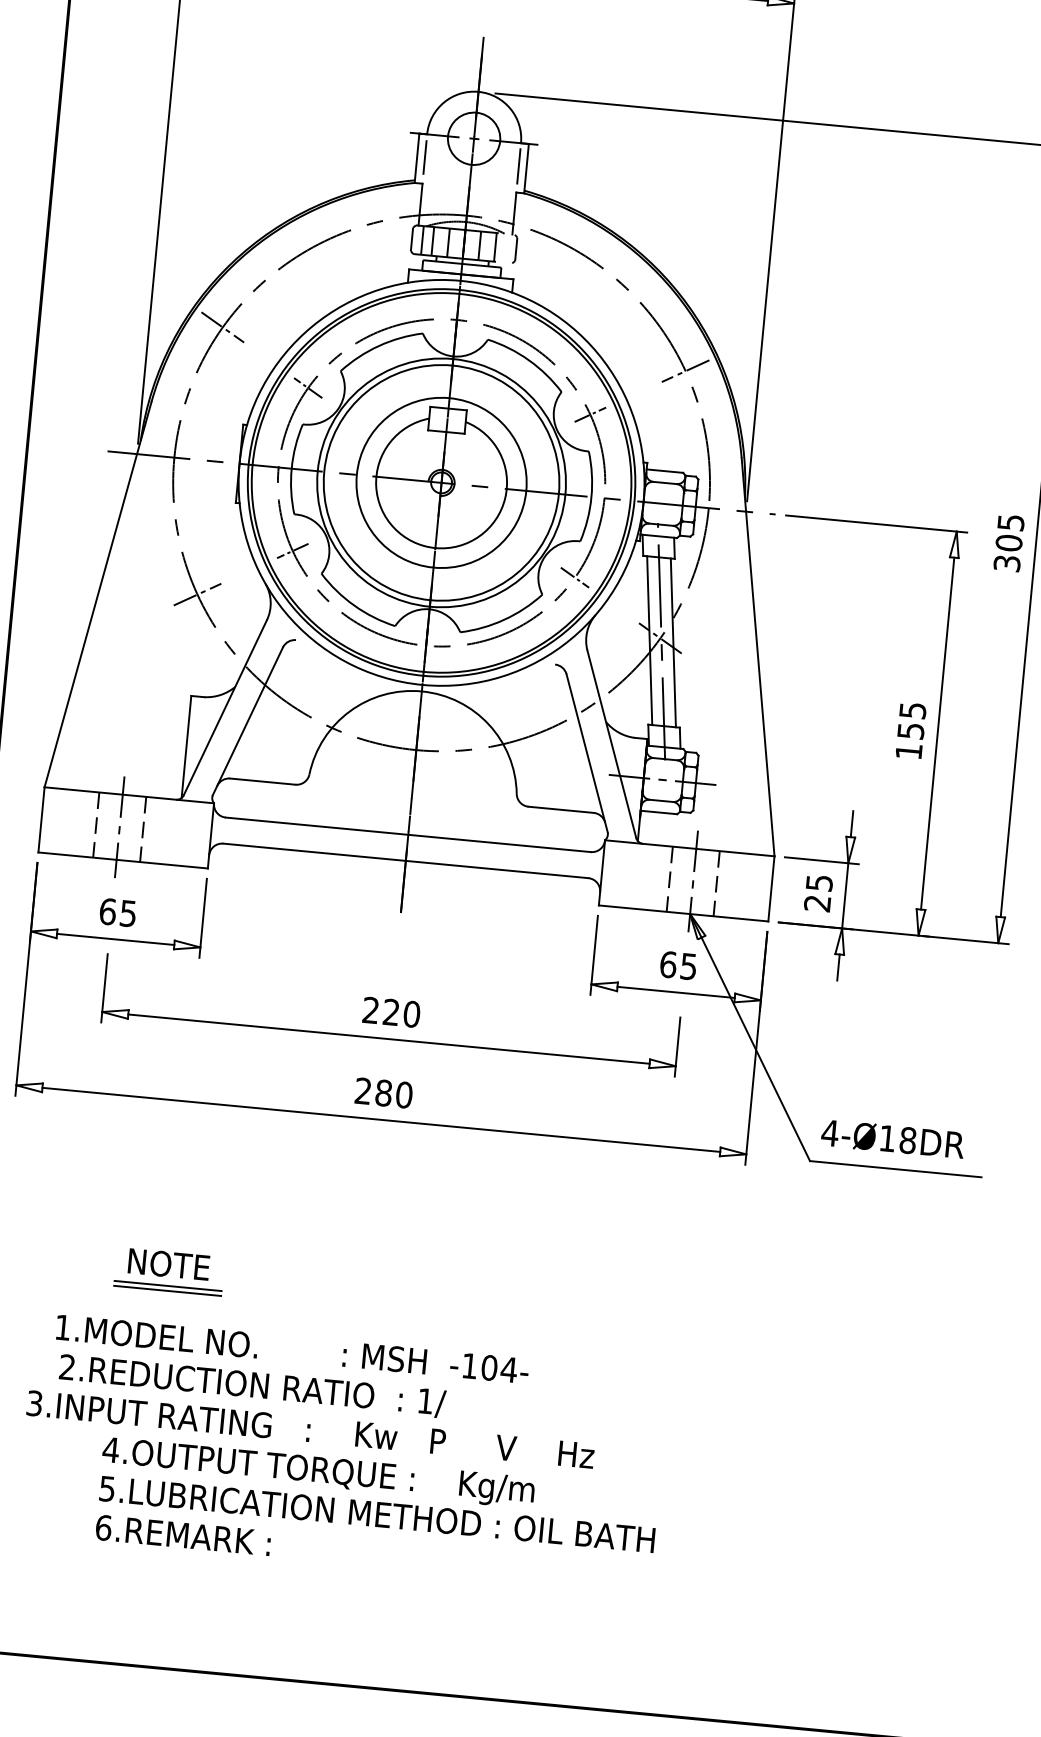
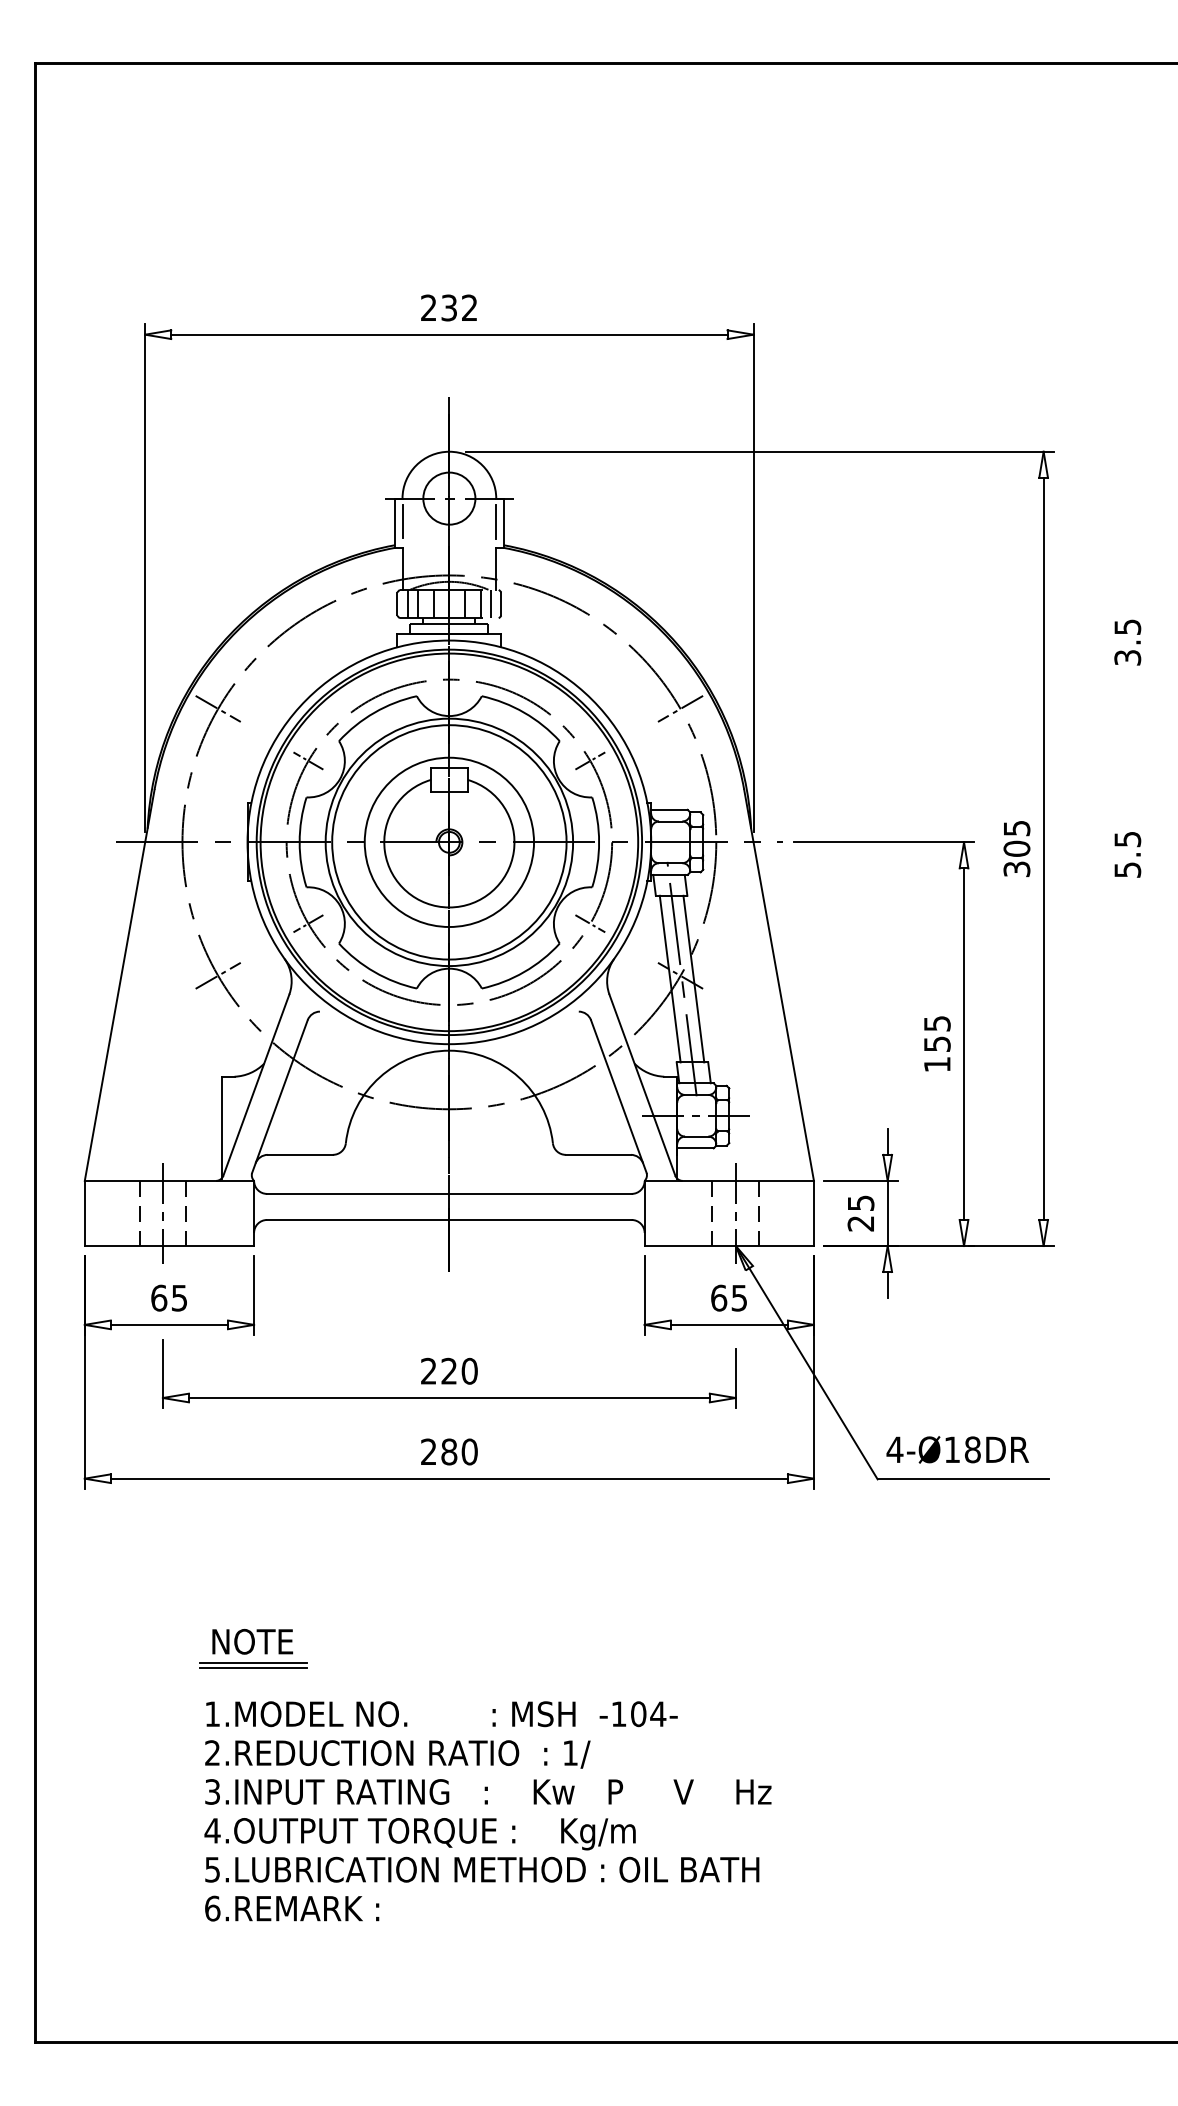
line: (506, 247) -> (491, 603), added
text: (292, 1349) -> (441, 1714), moved
text: (252, 1386) -> (397, 1754), moved
text: (310, 1429) -> (488, 1791), moved

